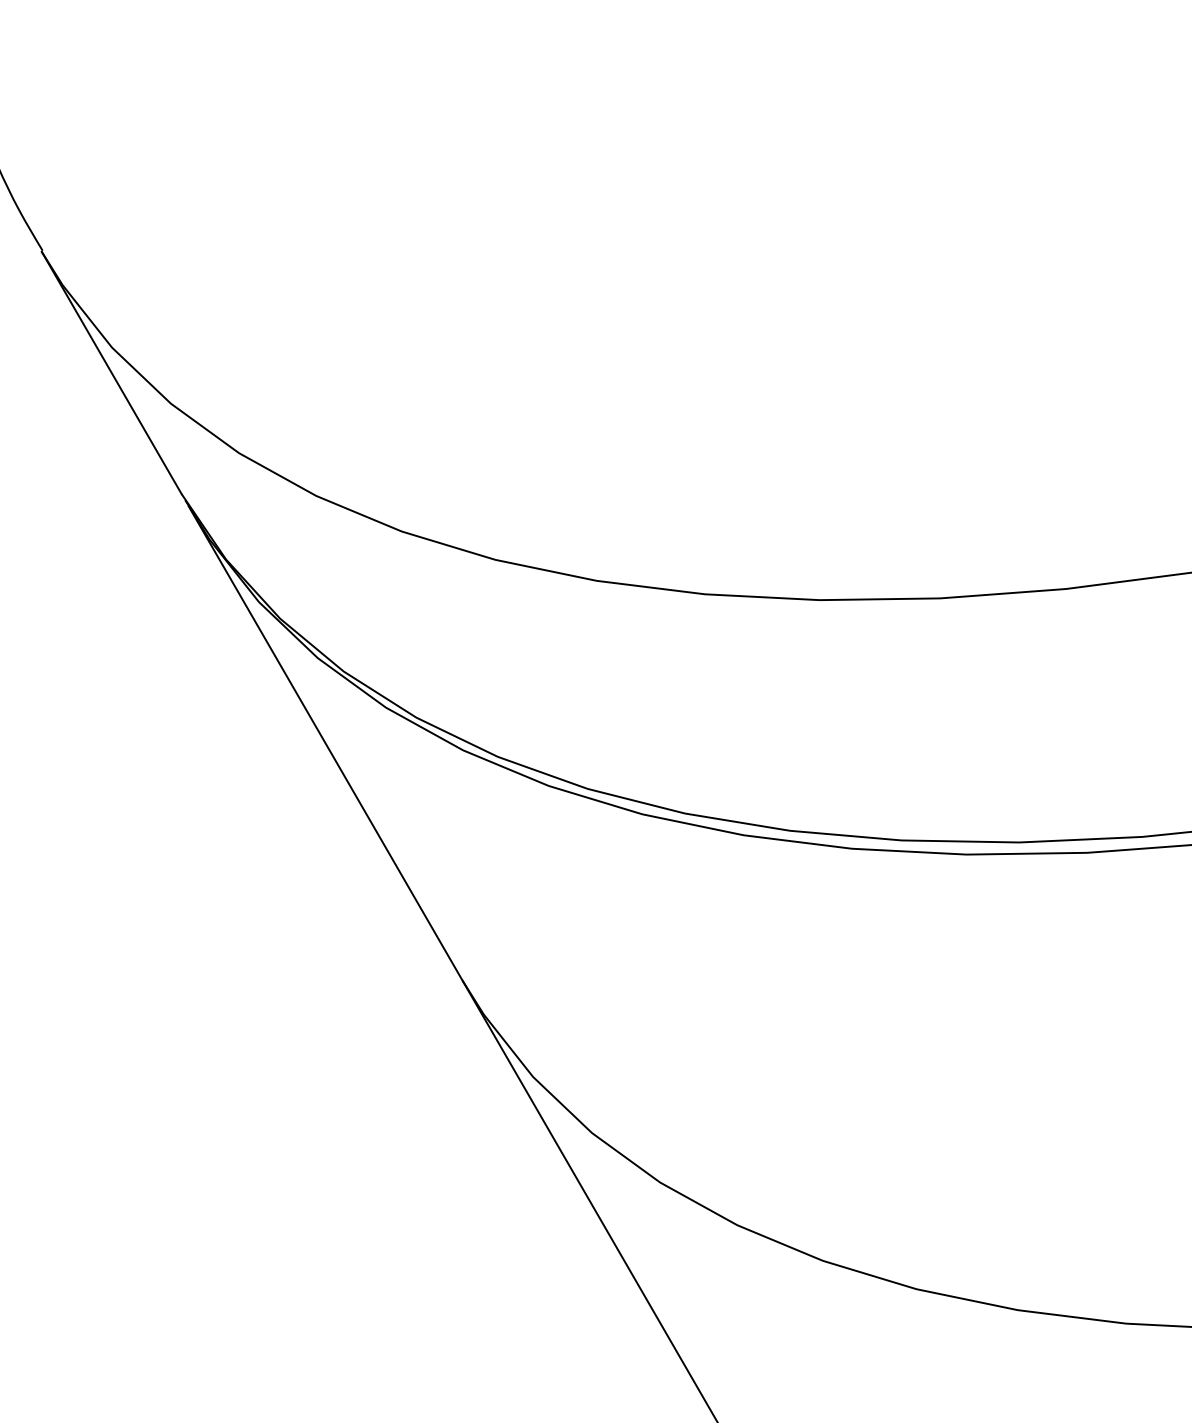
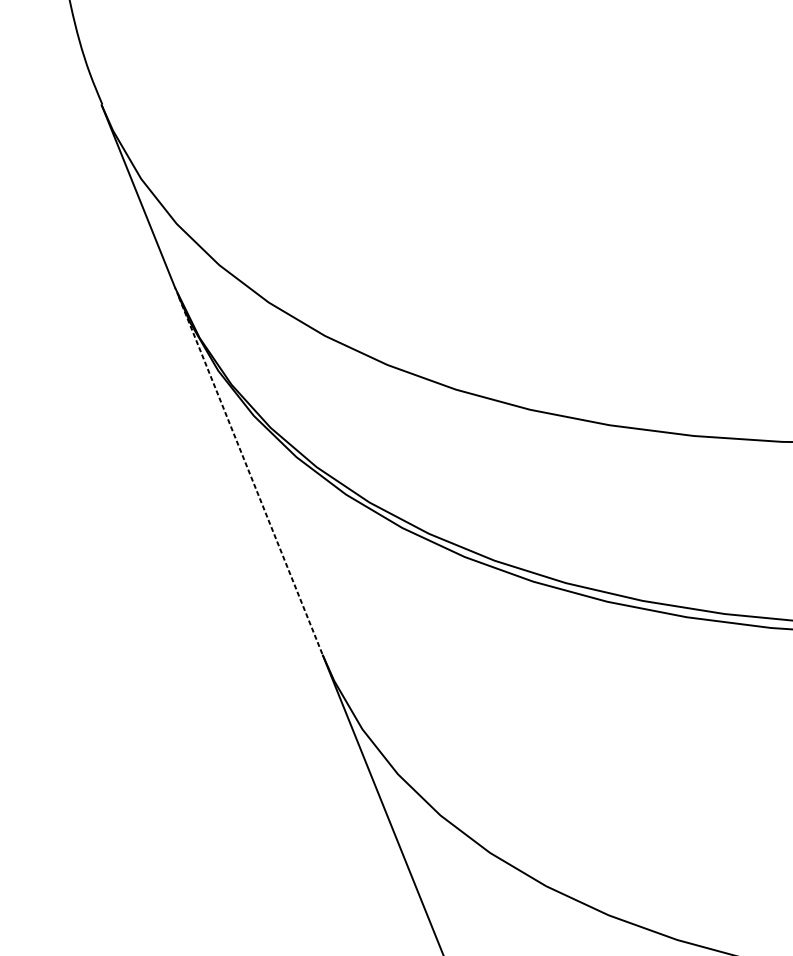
line: (326, 744) -> (251, 476), solid -> dashed

